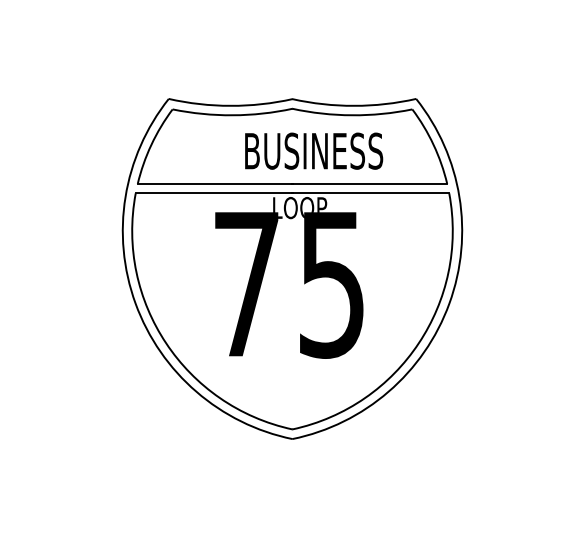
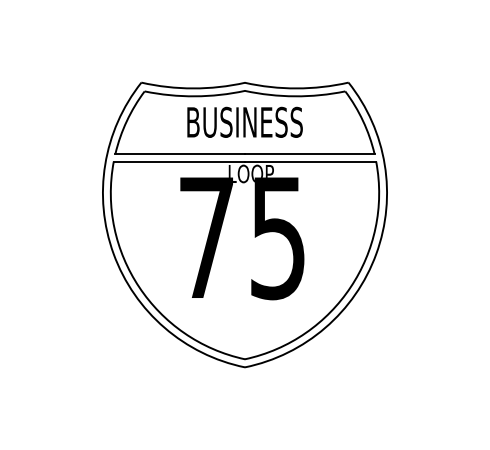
text: (313, 150) -> (244, 121), moved

